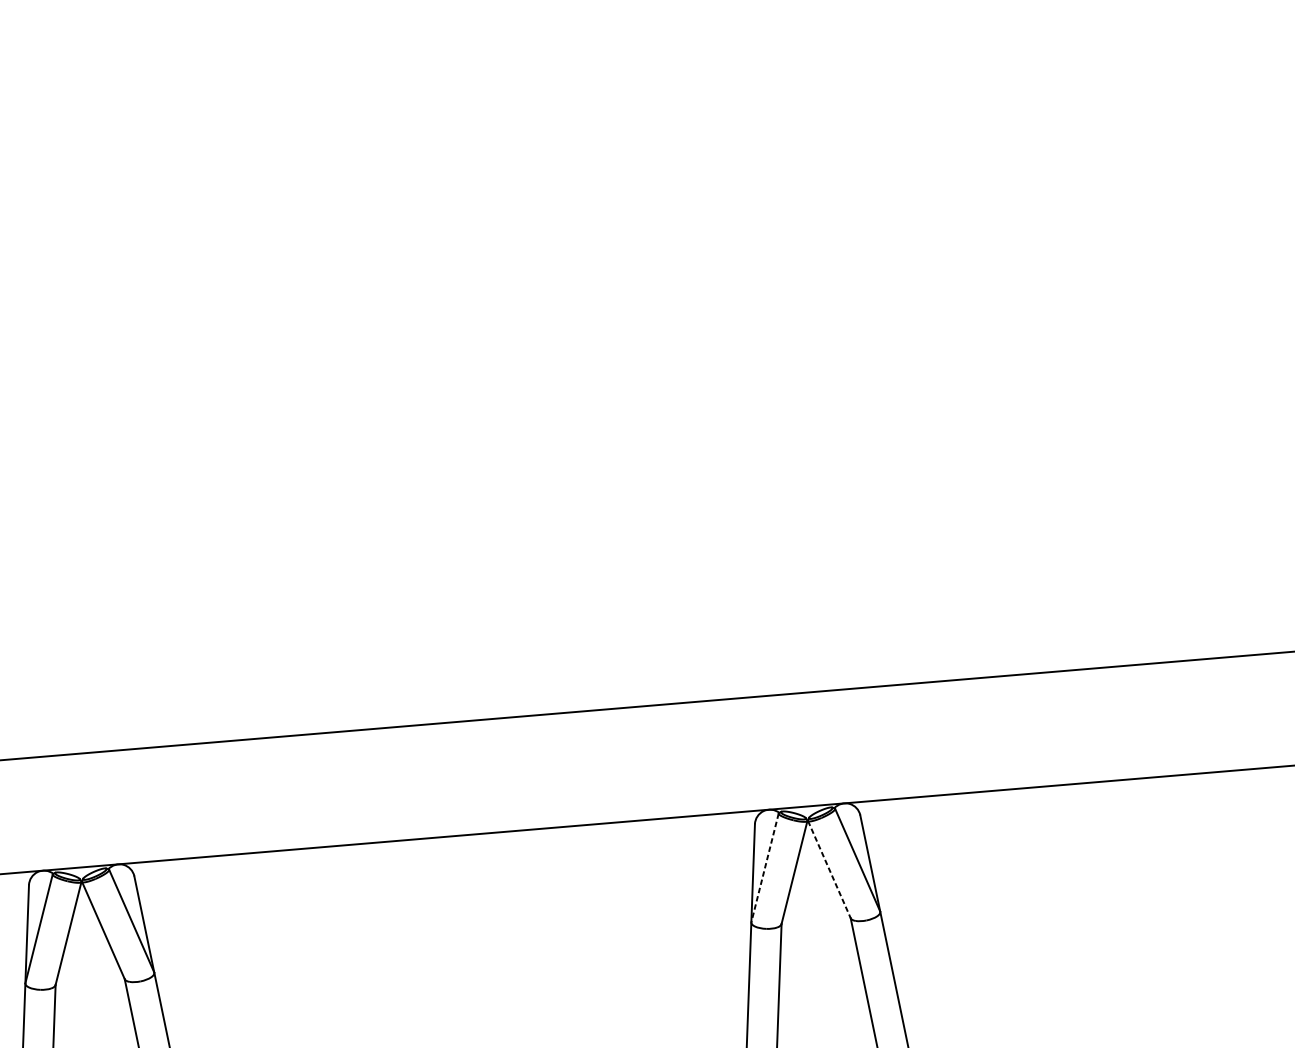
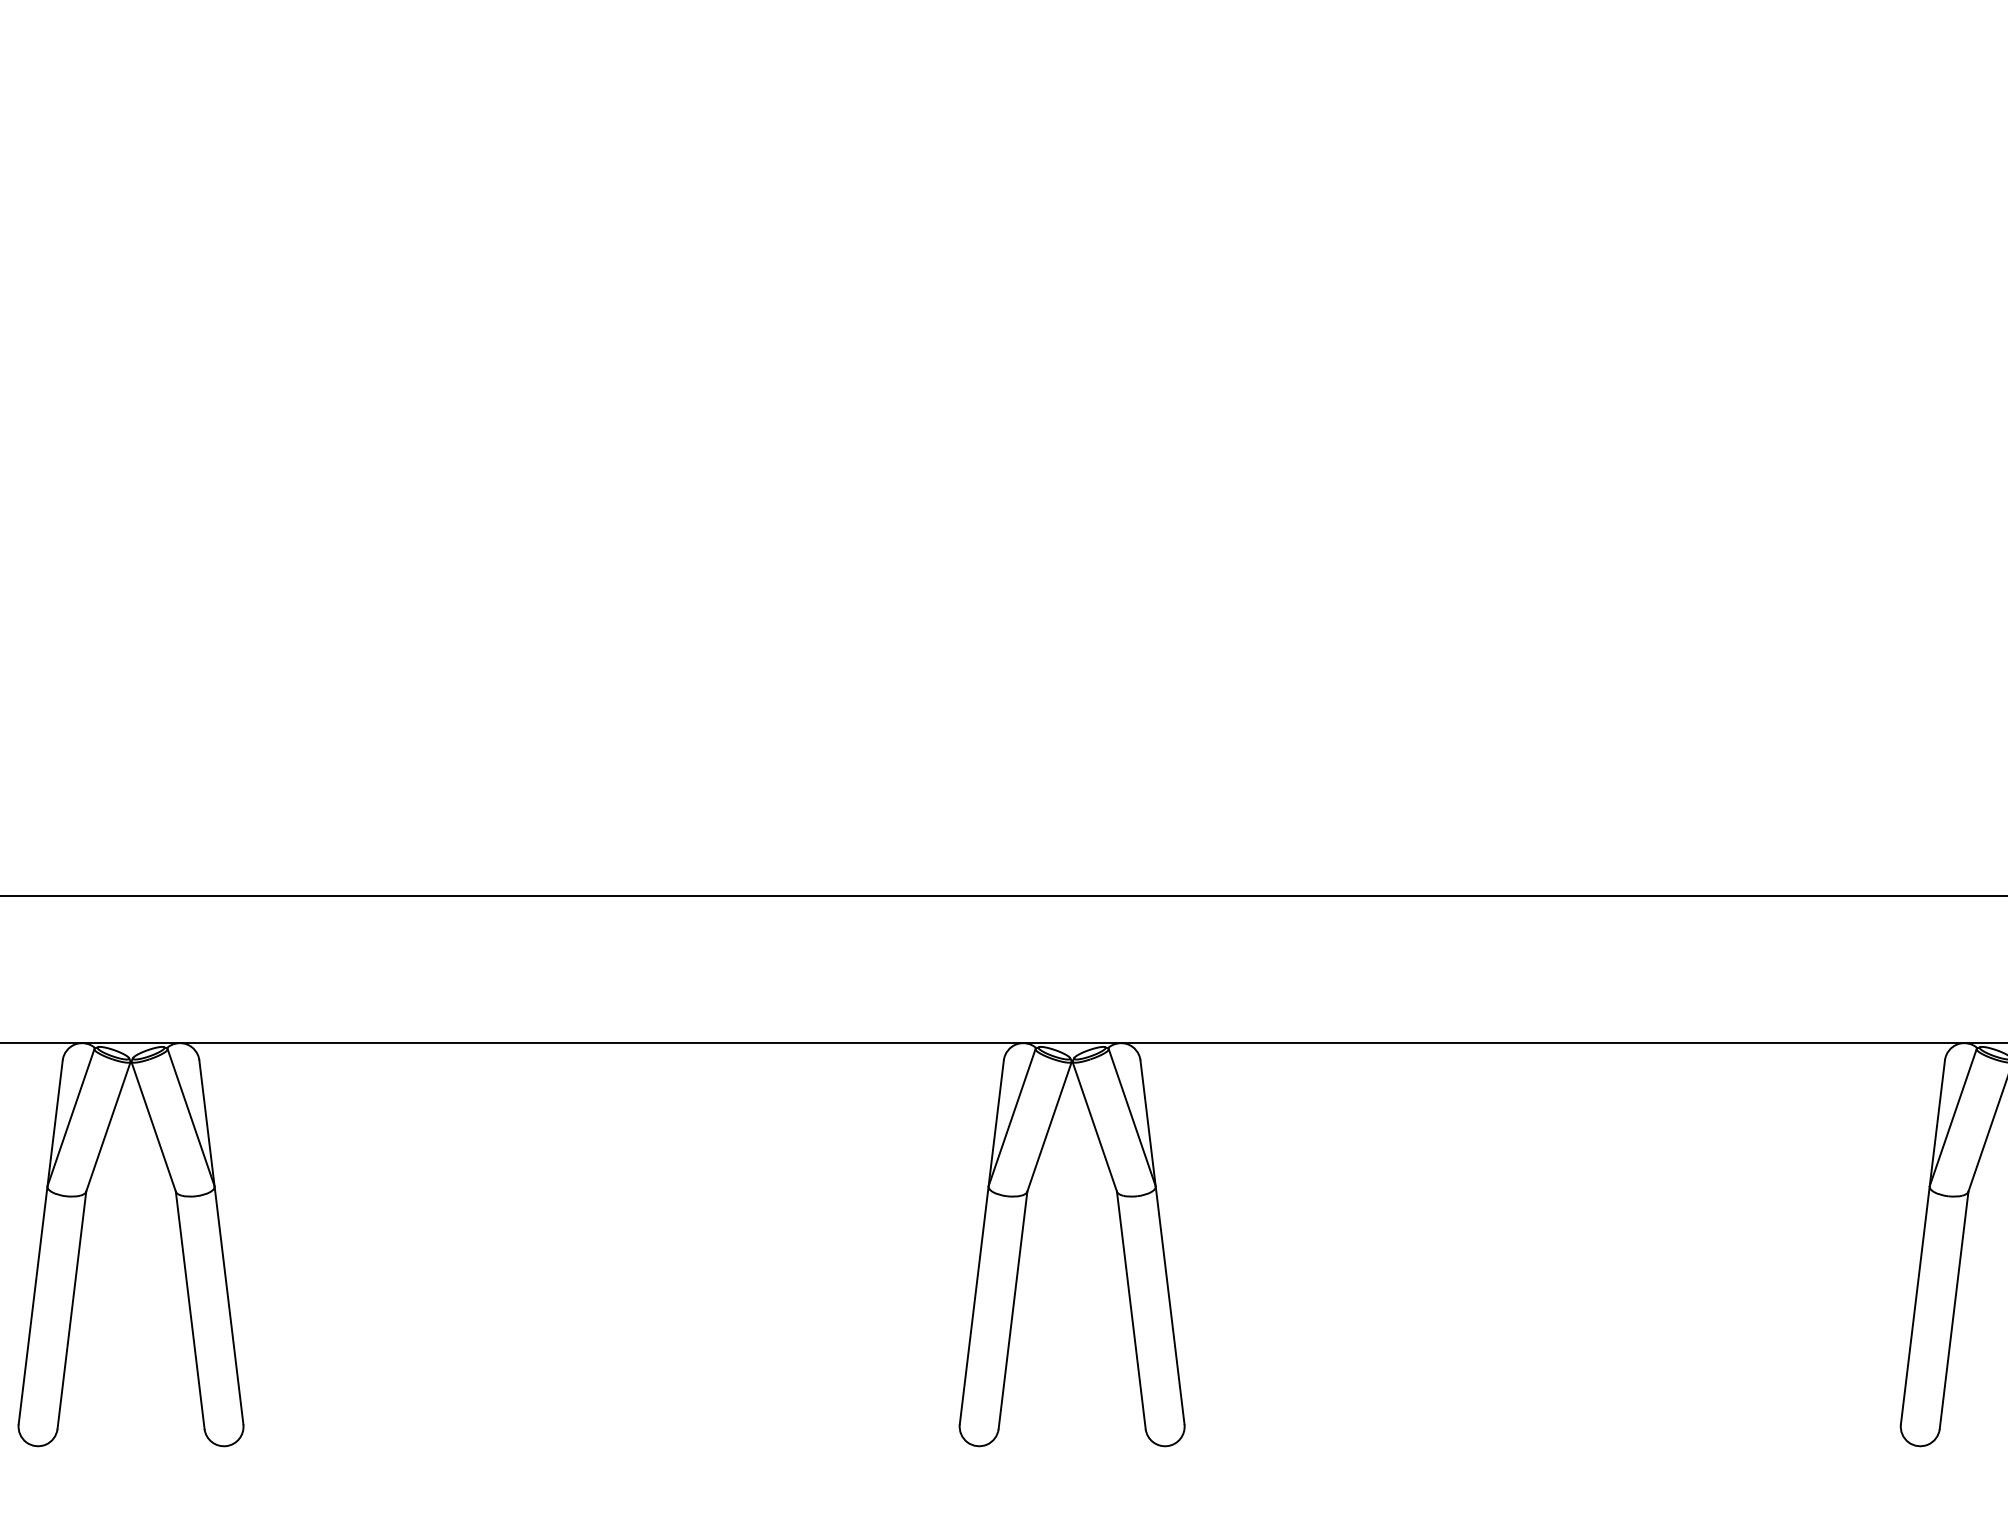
line: (764, 868) -> (1011, 1118), dashed -> solid
line: (829, 869) -> (1094, 1126), dashed -> solid

